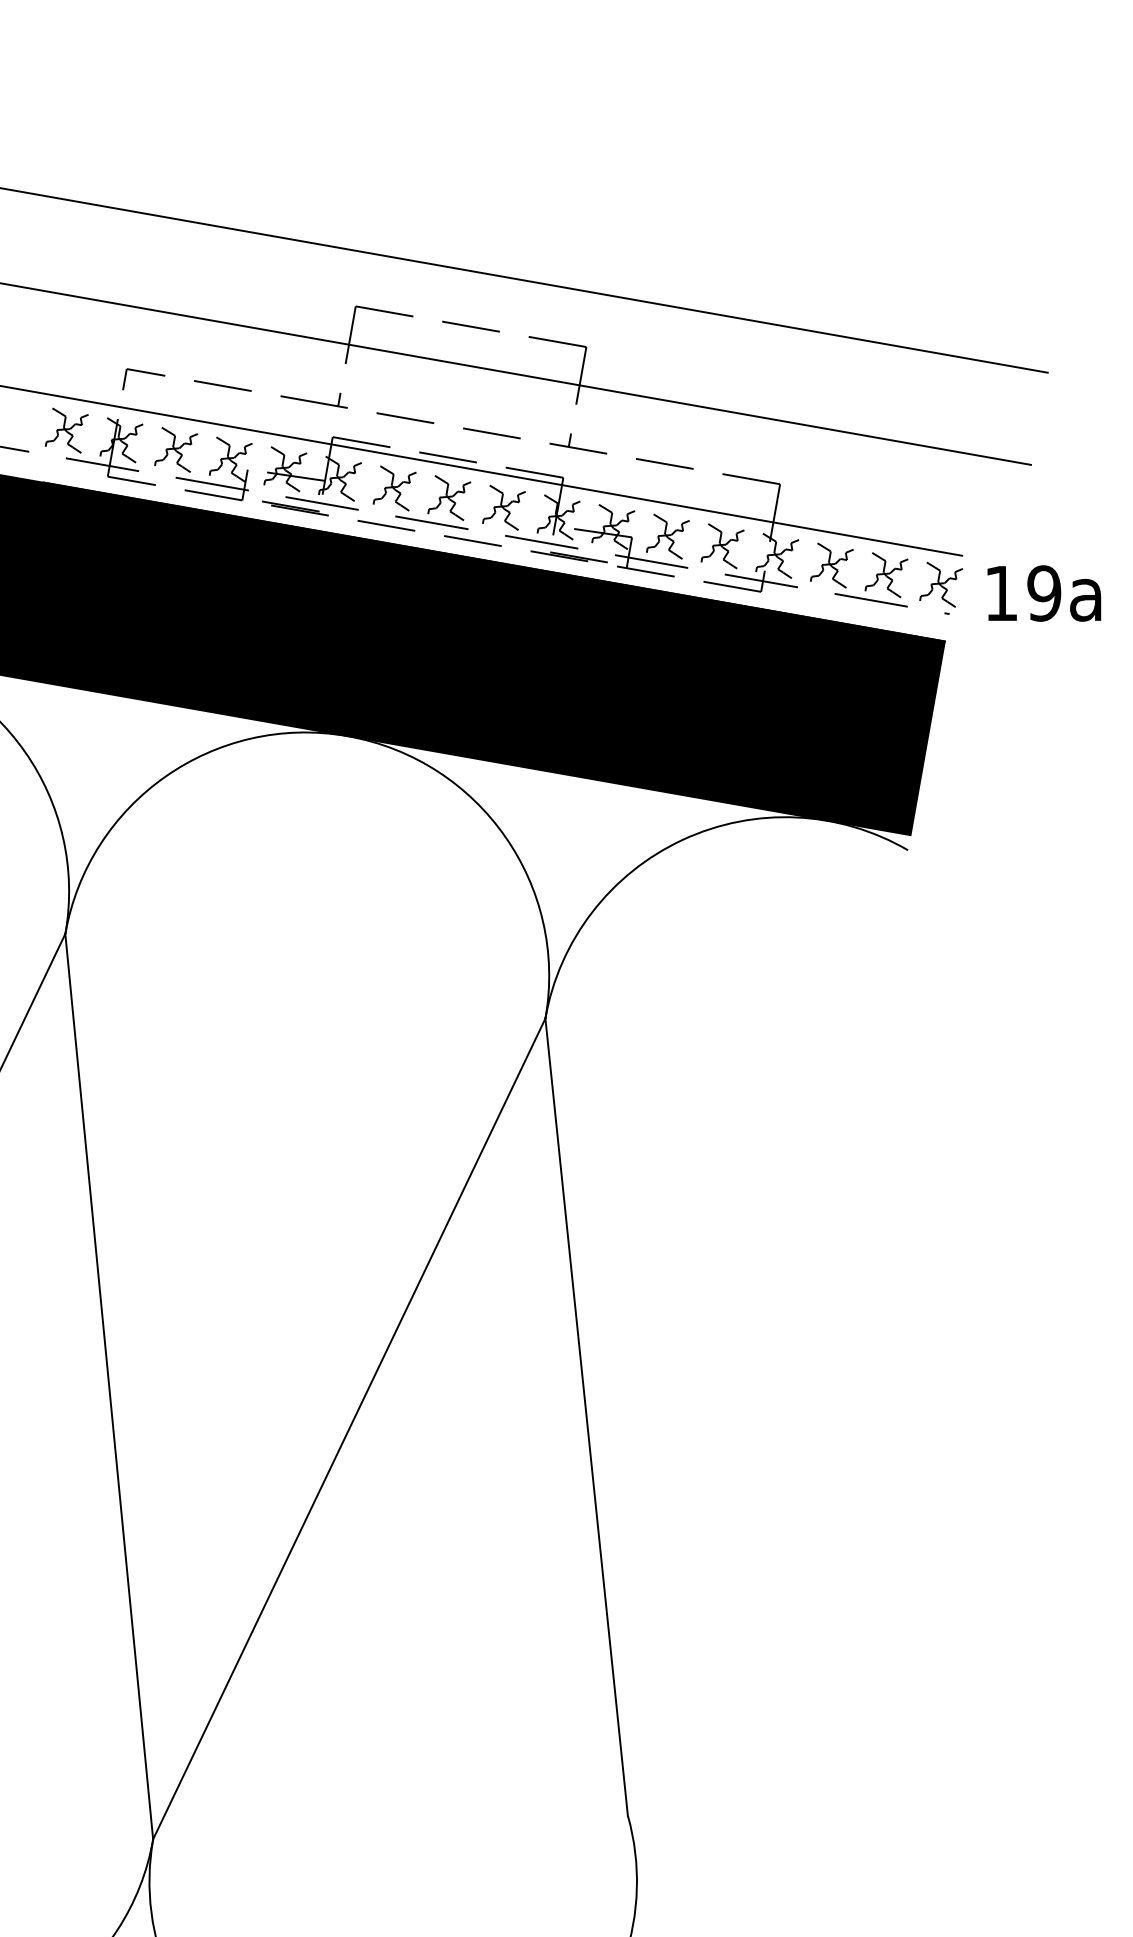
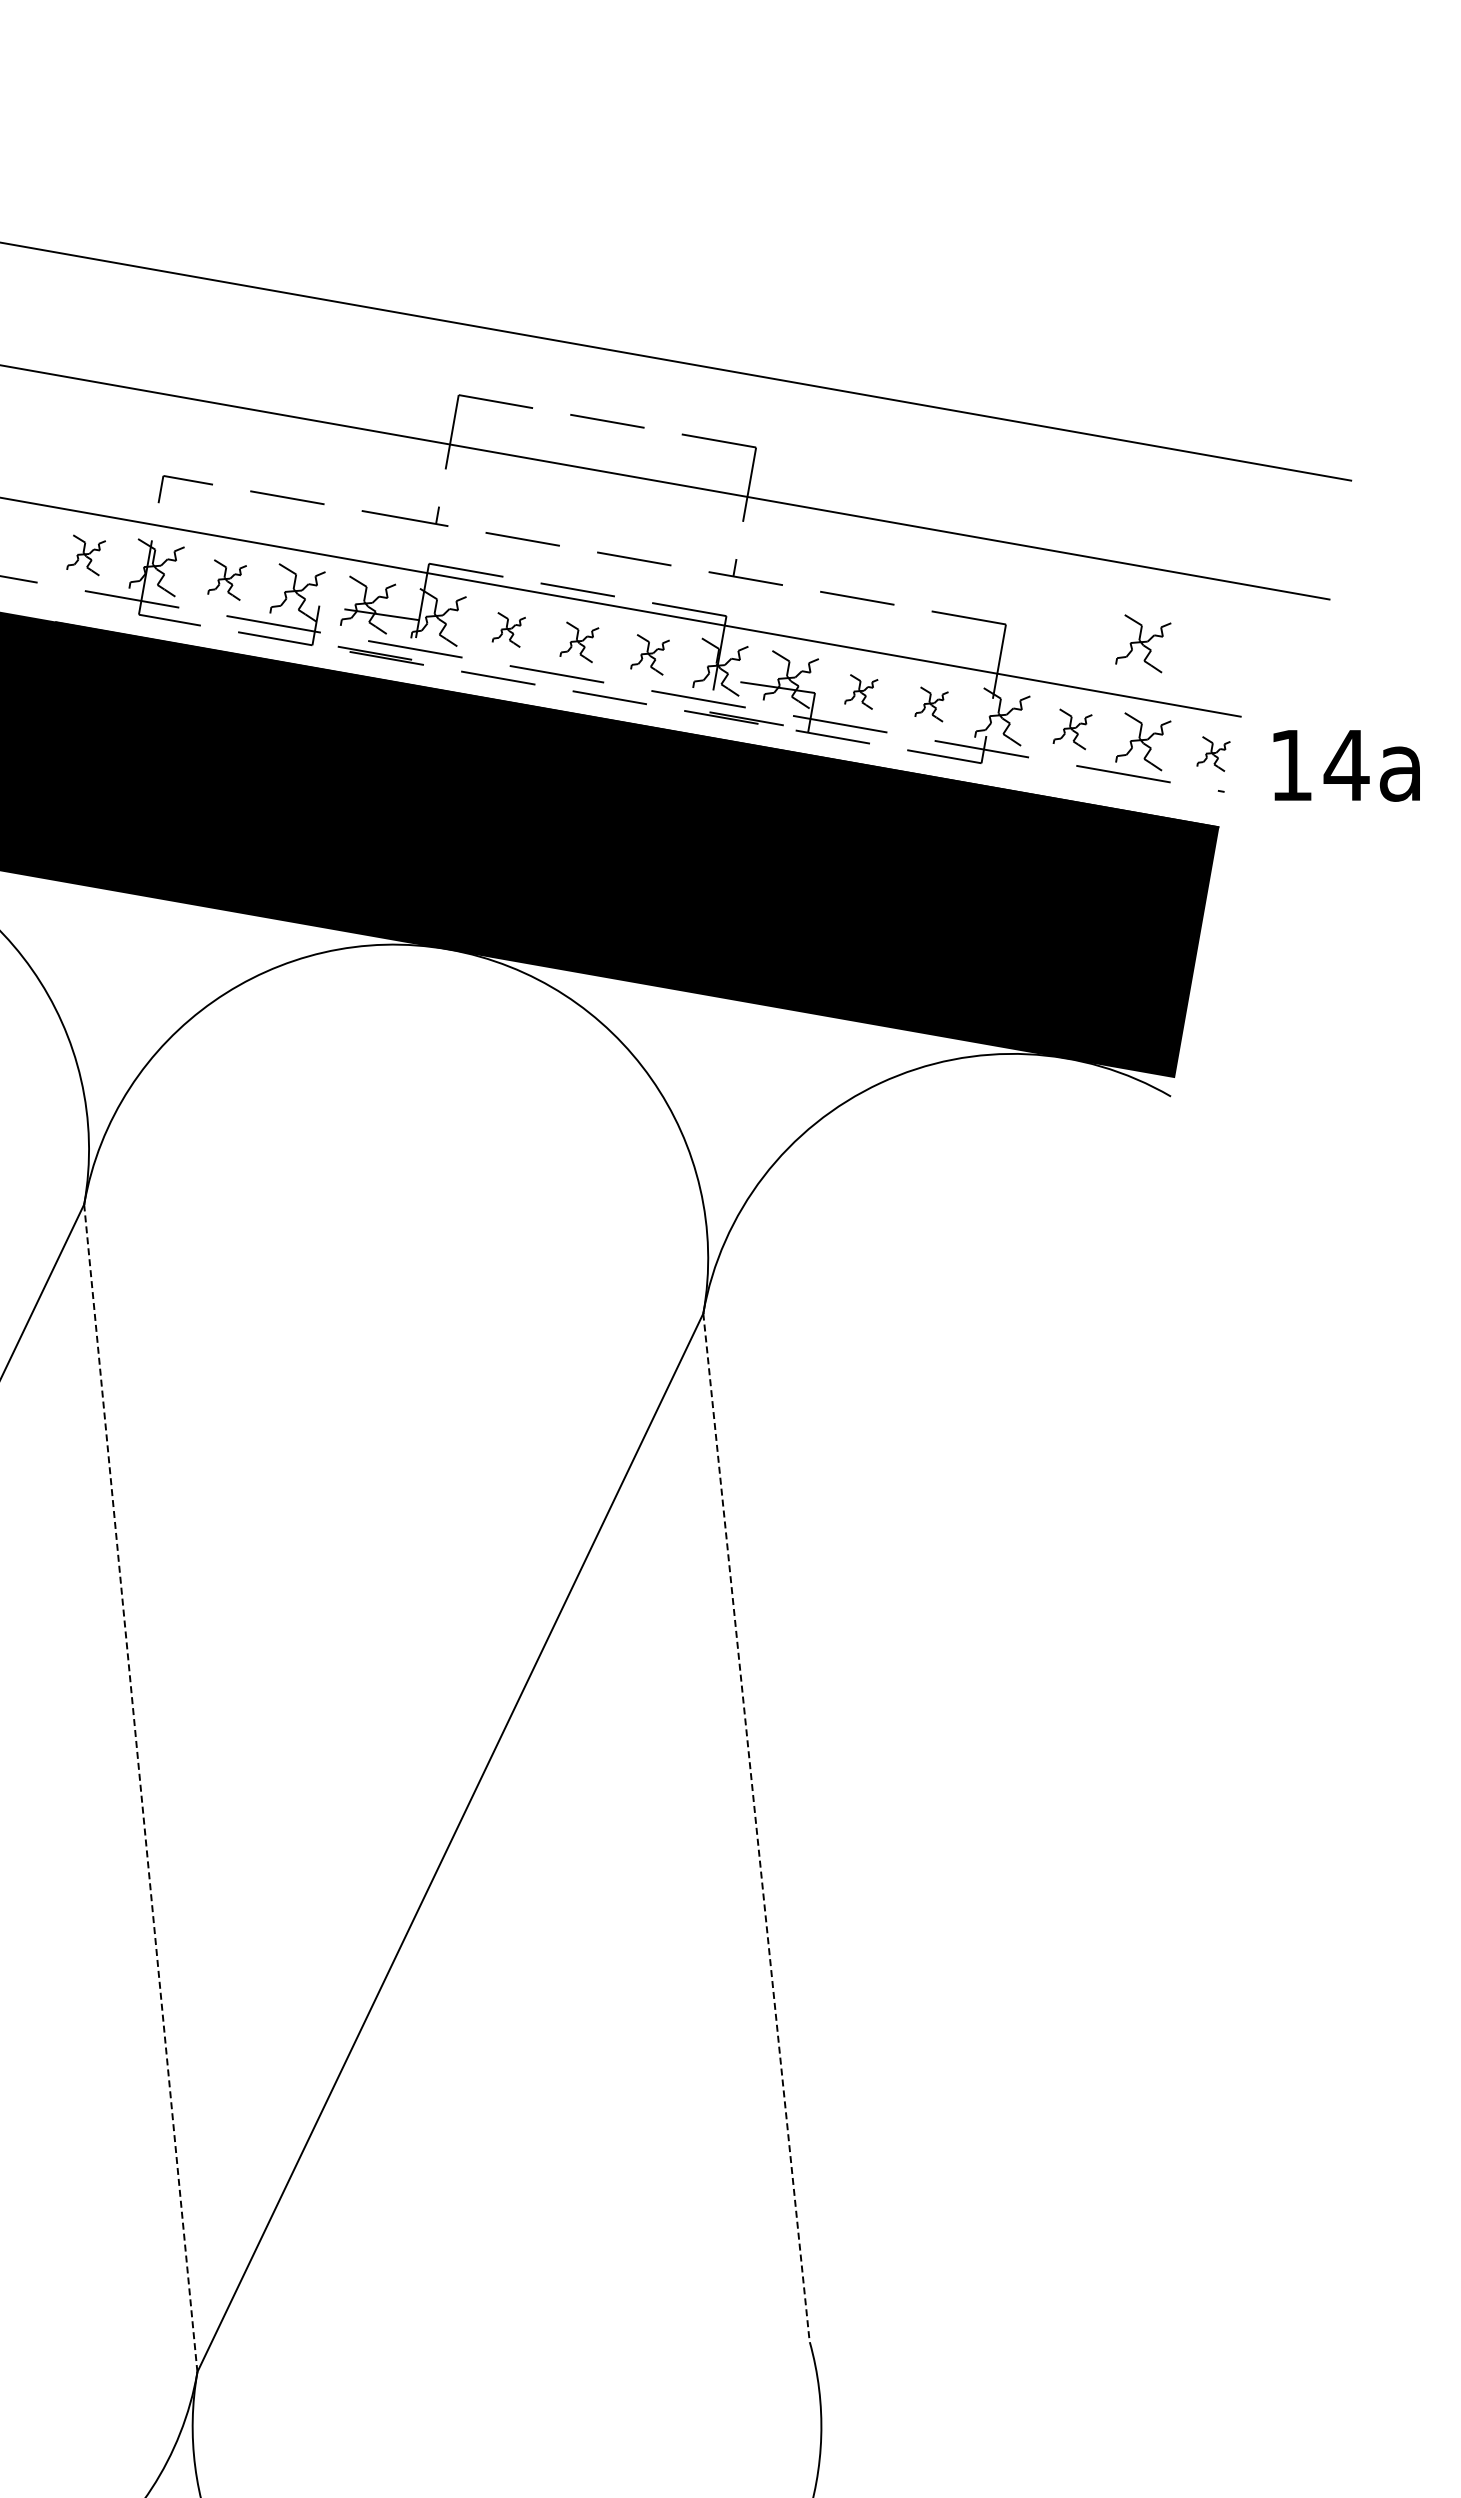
part: (67, 430) -> (86, 555), size x0.7
part: (176, 449) -> (227, 579), size x0.7
part: (394, 488) -> (508, 629), size x0.6
part: (449, 498) -> (579, 642), size x0.7
part: (886, 498) -> (1143, 643), added
part: (504, 507) -> (650, 654), size x0.7
part: (668, 536) -> (861, 691), size x0.6
part: (722, 546) -> (931, 704), size x0.6
part: (831, 565) -> (1072, 729), size x0.7
part: (941, 584) -> (1213, 753), size x0.6
text: (1044, 593) -> (1346, 765), 19a -> 14a
line: (109, 1386) -> (140, 1788), solid -> dashed
line: (586, 1417) -> (756, 1828), solid -> dashed

